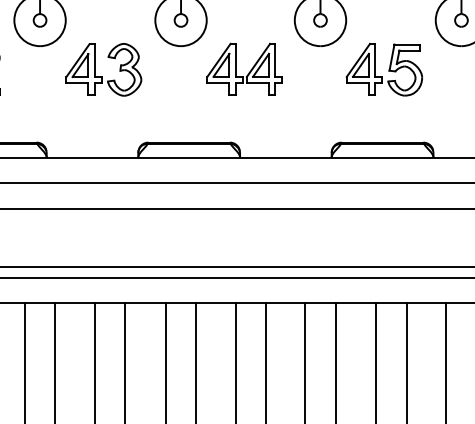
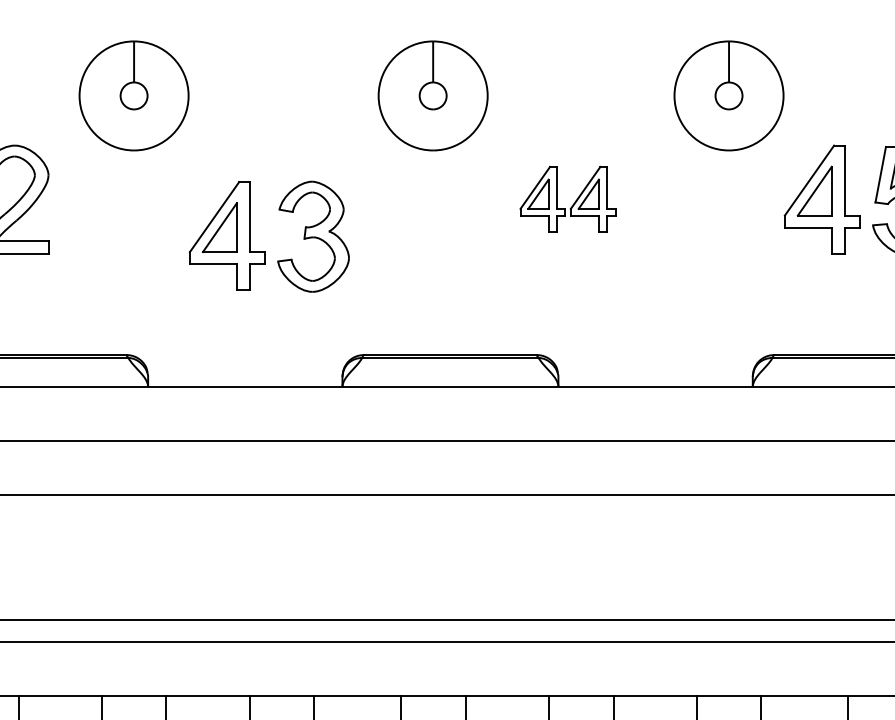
part: (244, 68) -> (567, 197), size x0.6
part: (102, 76) -> (266, 250), moved

